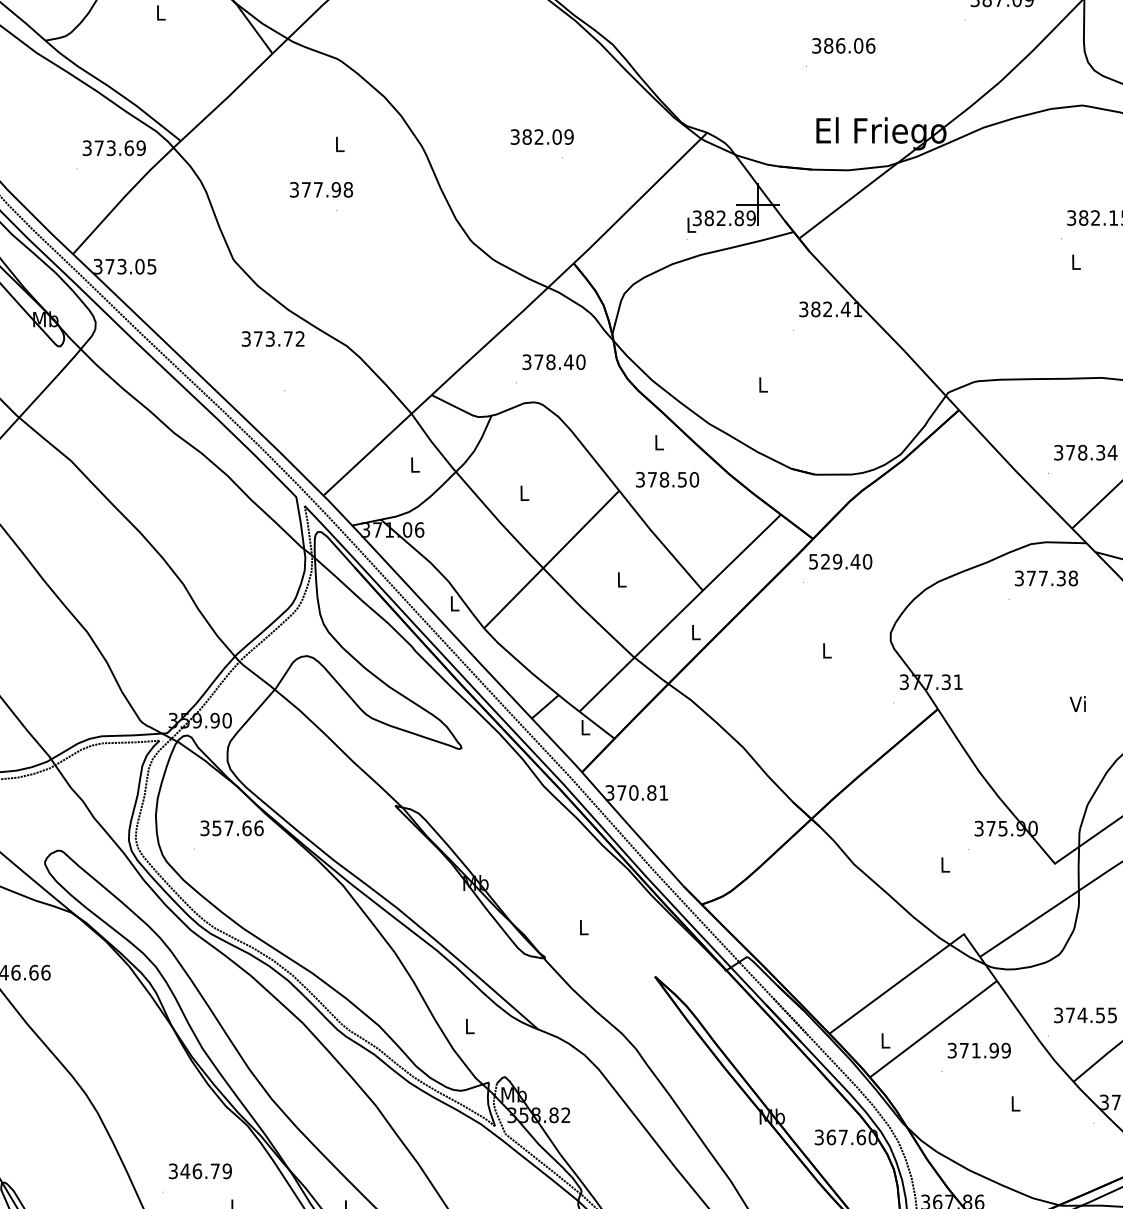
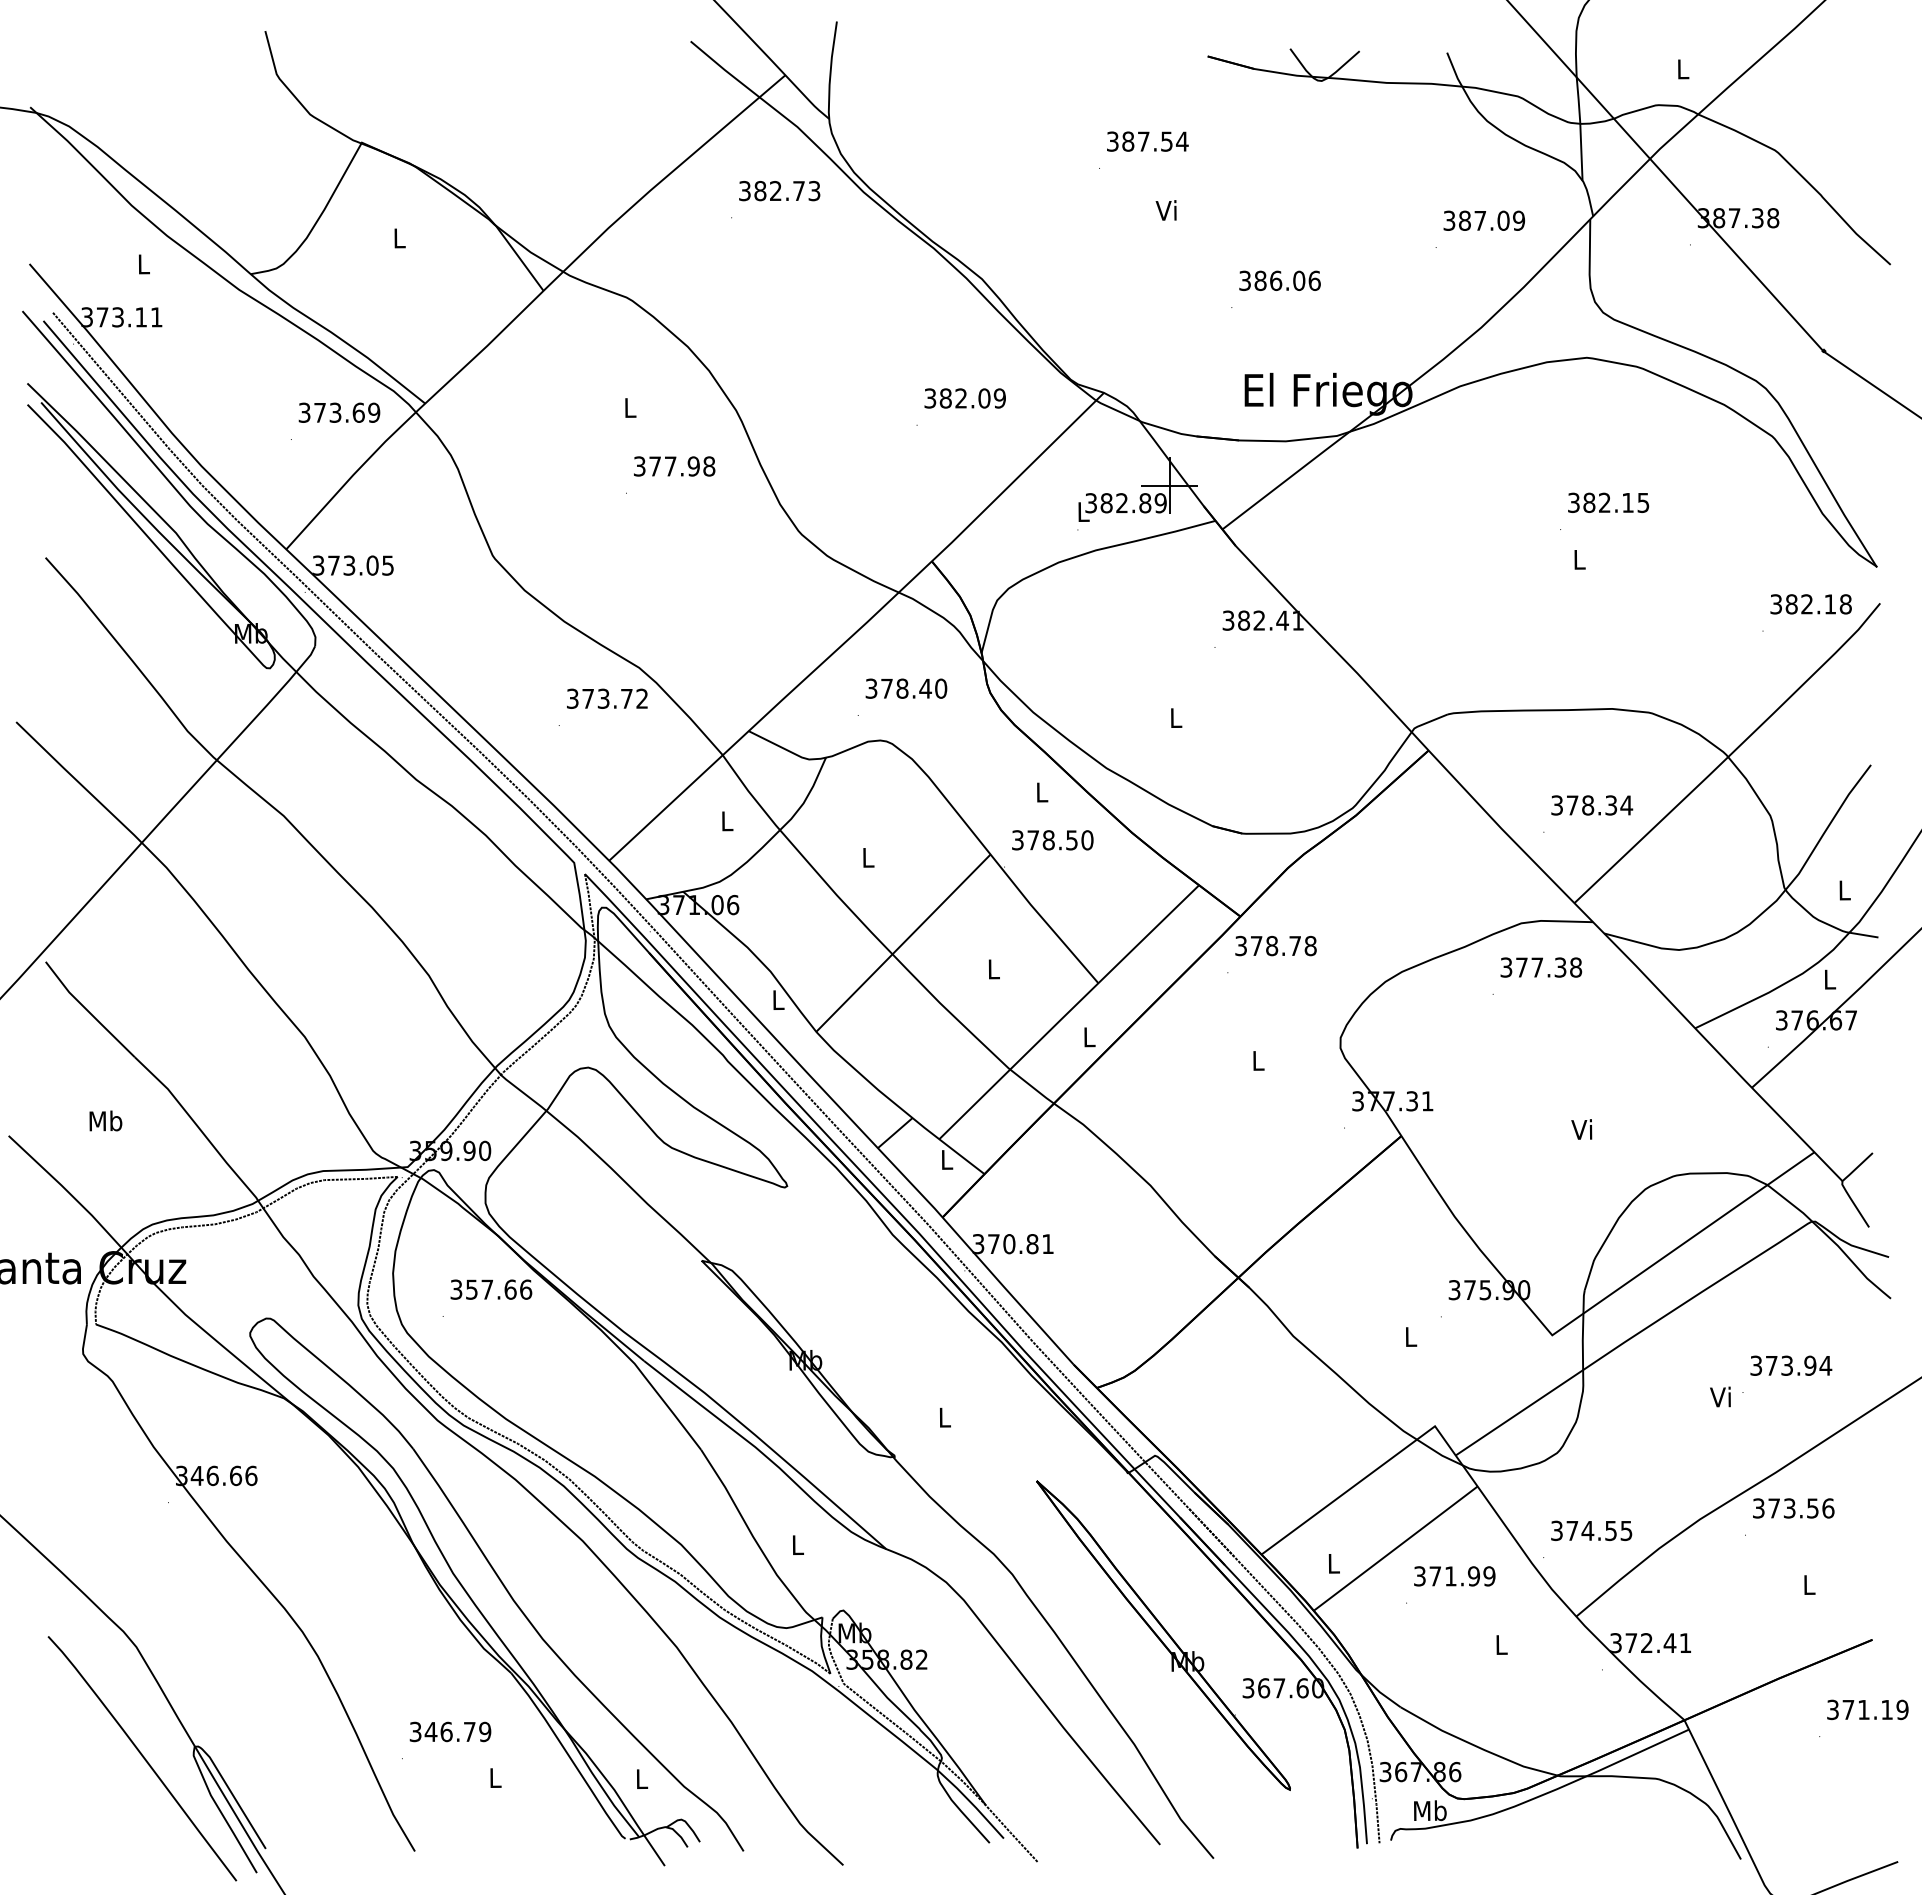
text: (541, 137) -> (964, 398), moved
text: (321, 189) -> (674, 466), moved
text: (273, 338) -> (607, 698), moved
text: (840, 561) -> (1275, 945), 529.40 -> 378.78

